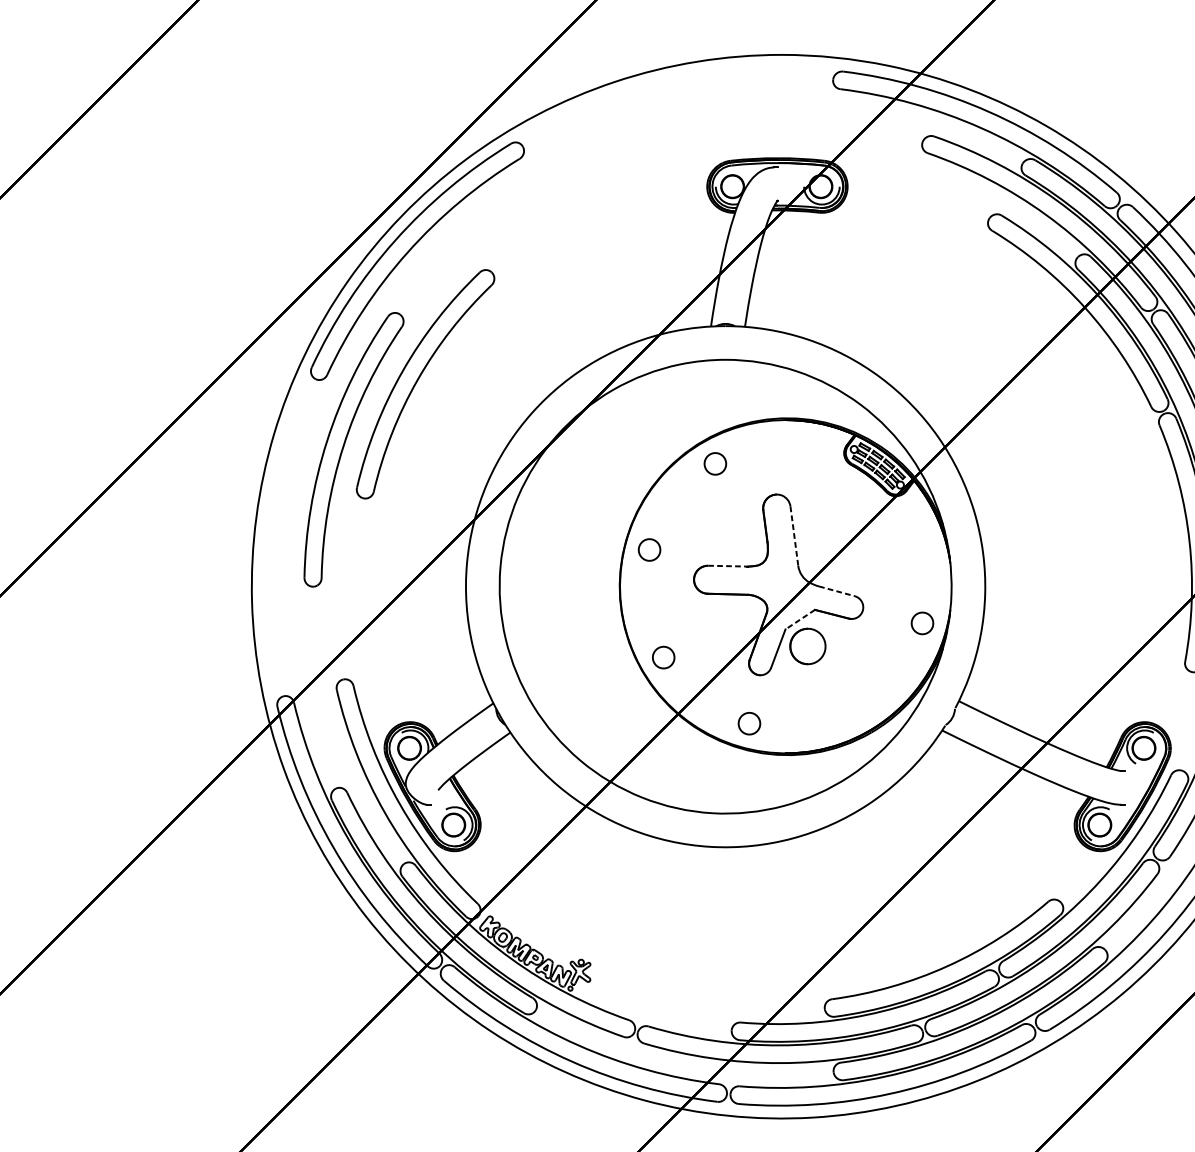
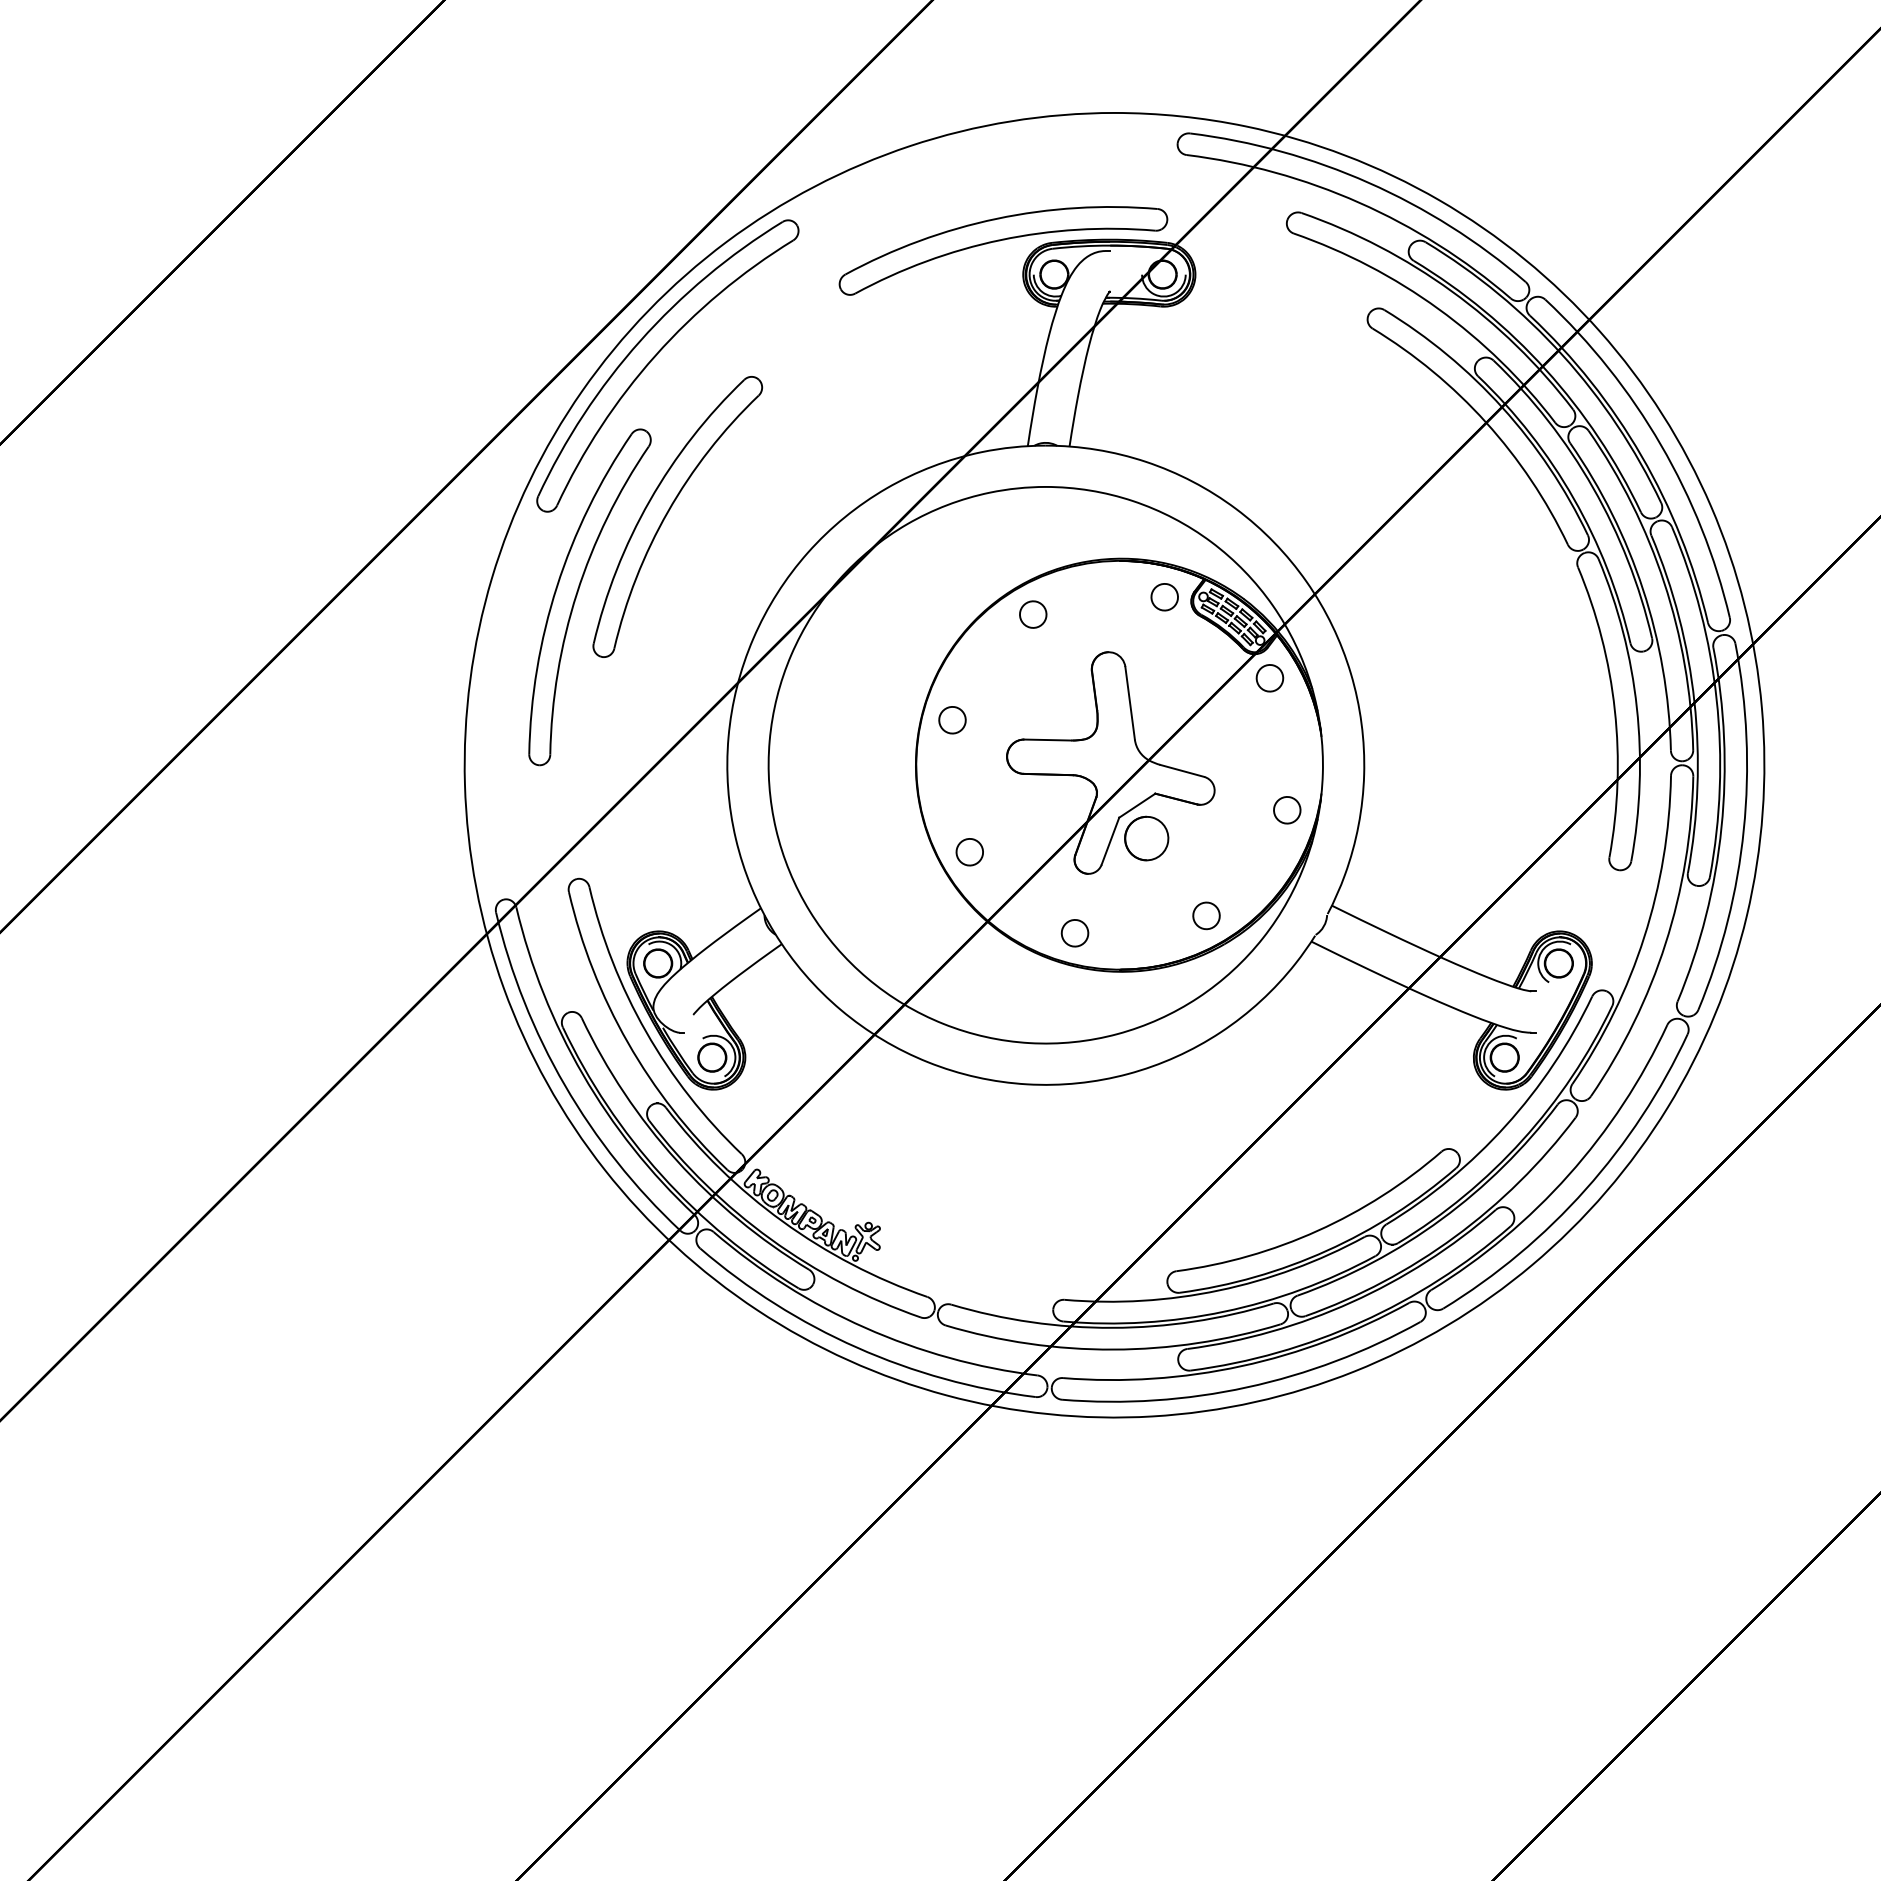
part: (688, 159) -> (1000, 241), added
part: (822, 449) -> (1164, 597), added
part: (908, 515) -> (1269, 678), added
line: (794, 536) -> (1130, 703), dashed -> solid
line: (727, 566) -> (1048, 740), dashed -> solid
line: (837, 590) -> (1182, 770), dashed -> solid
line: (800, 619) -> (1137, 805), dashed -> solid
part: (856, 709) -> (1206, 915), added

